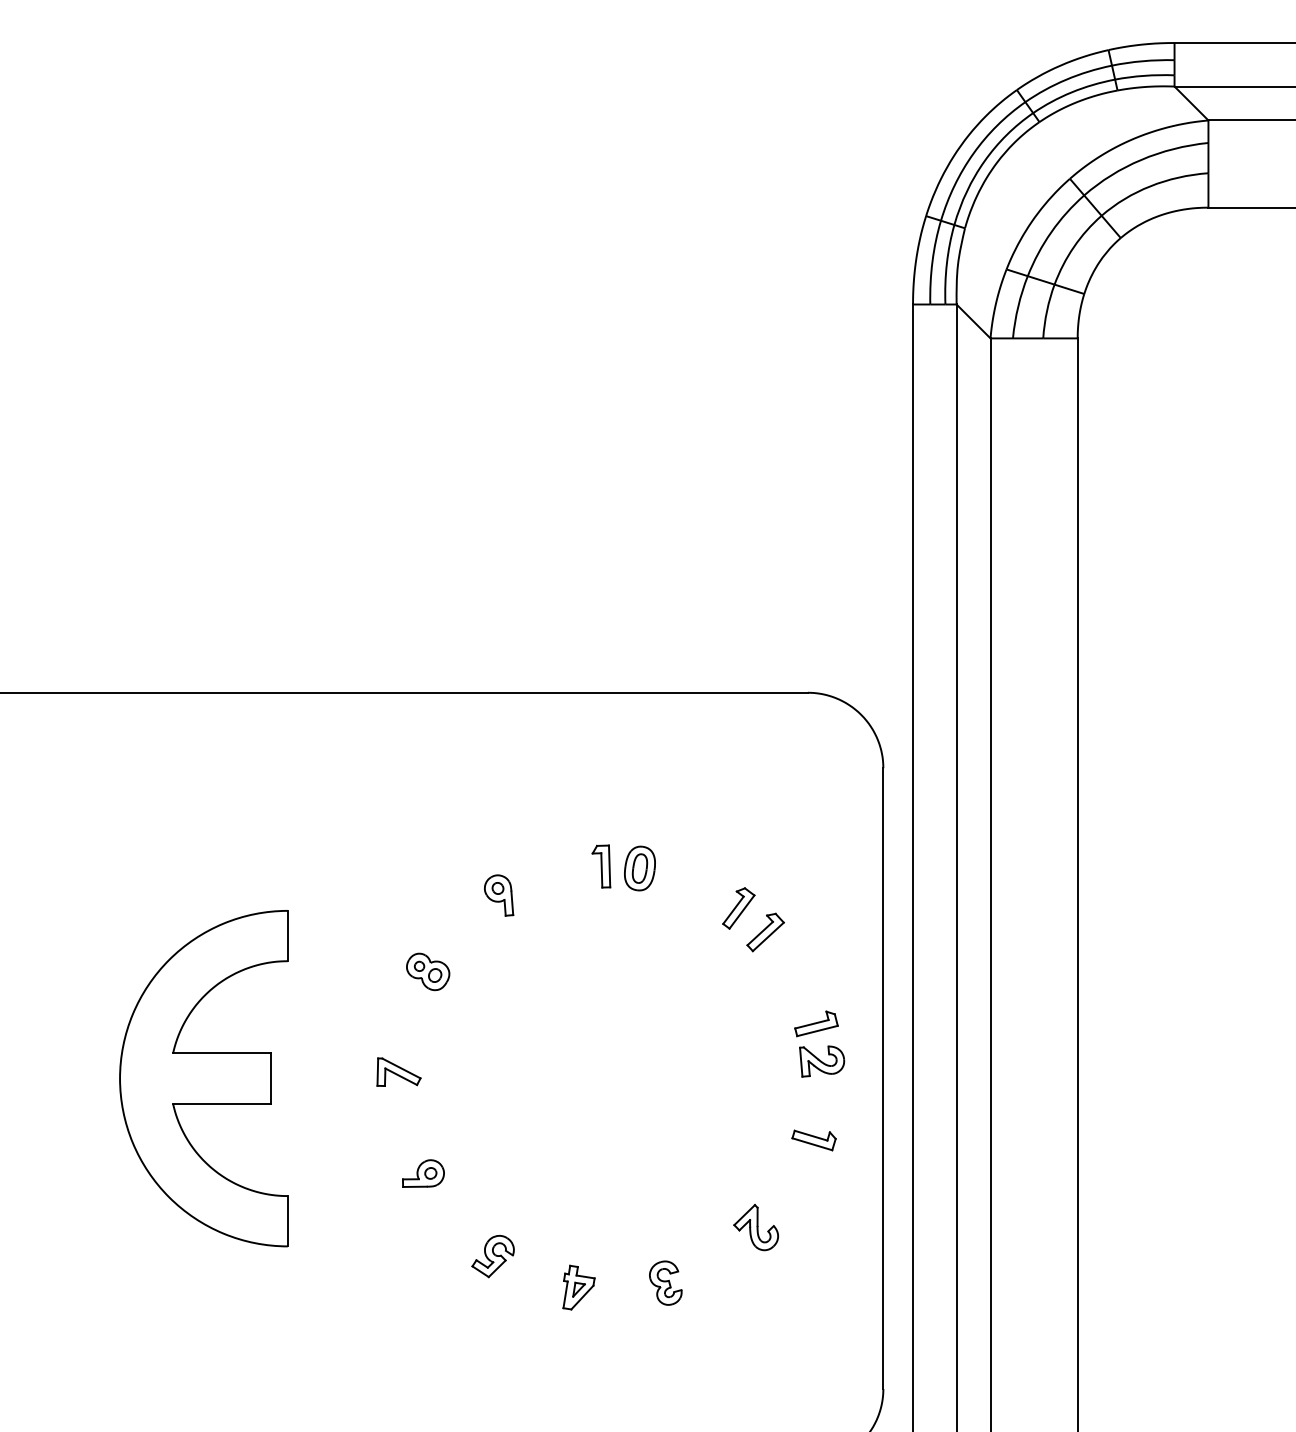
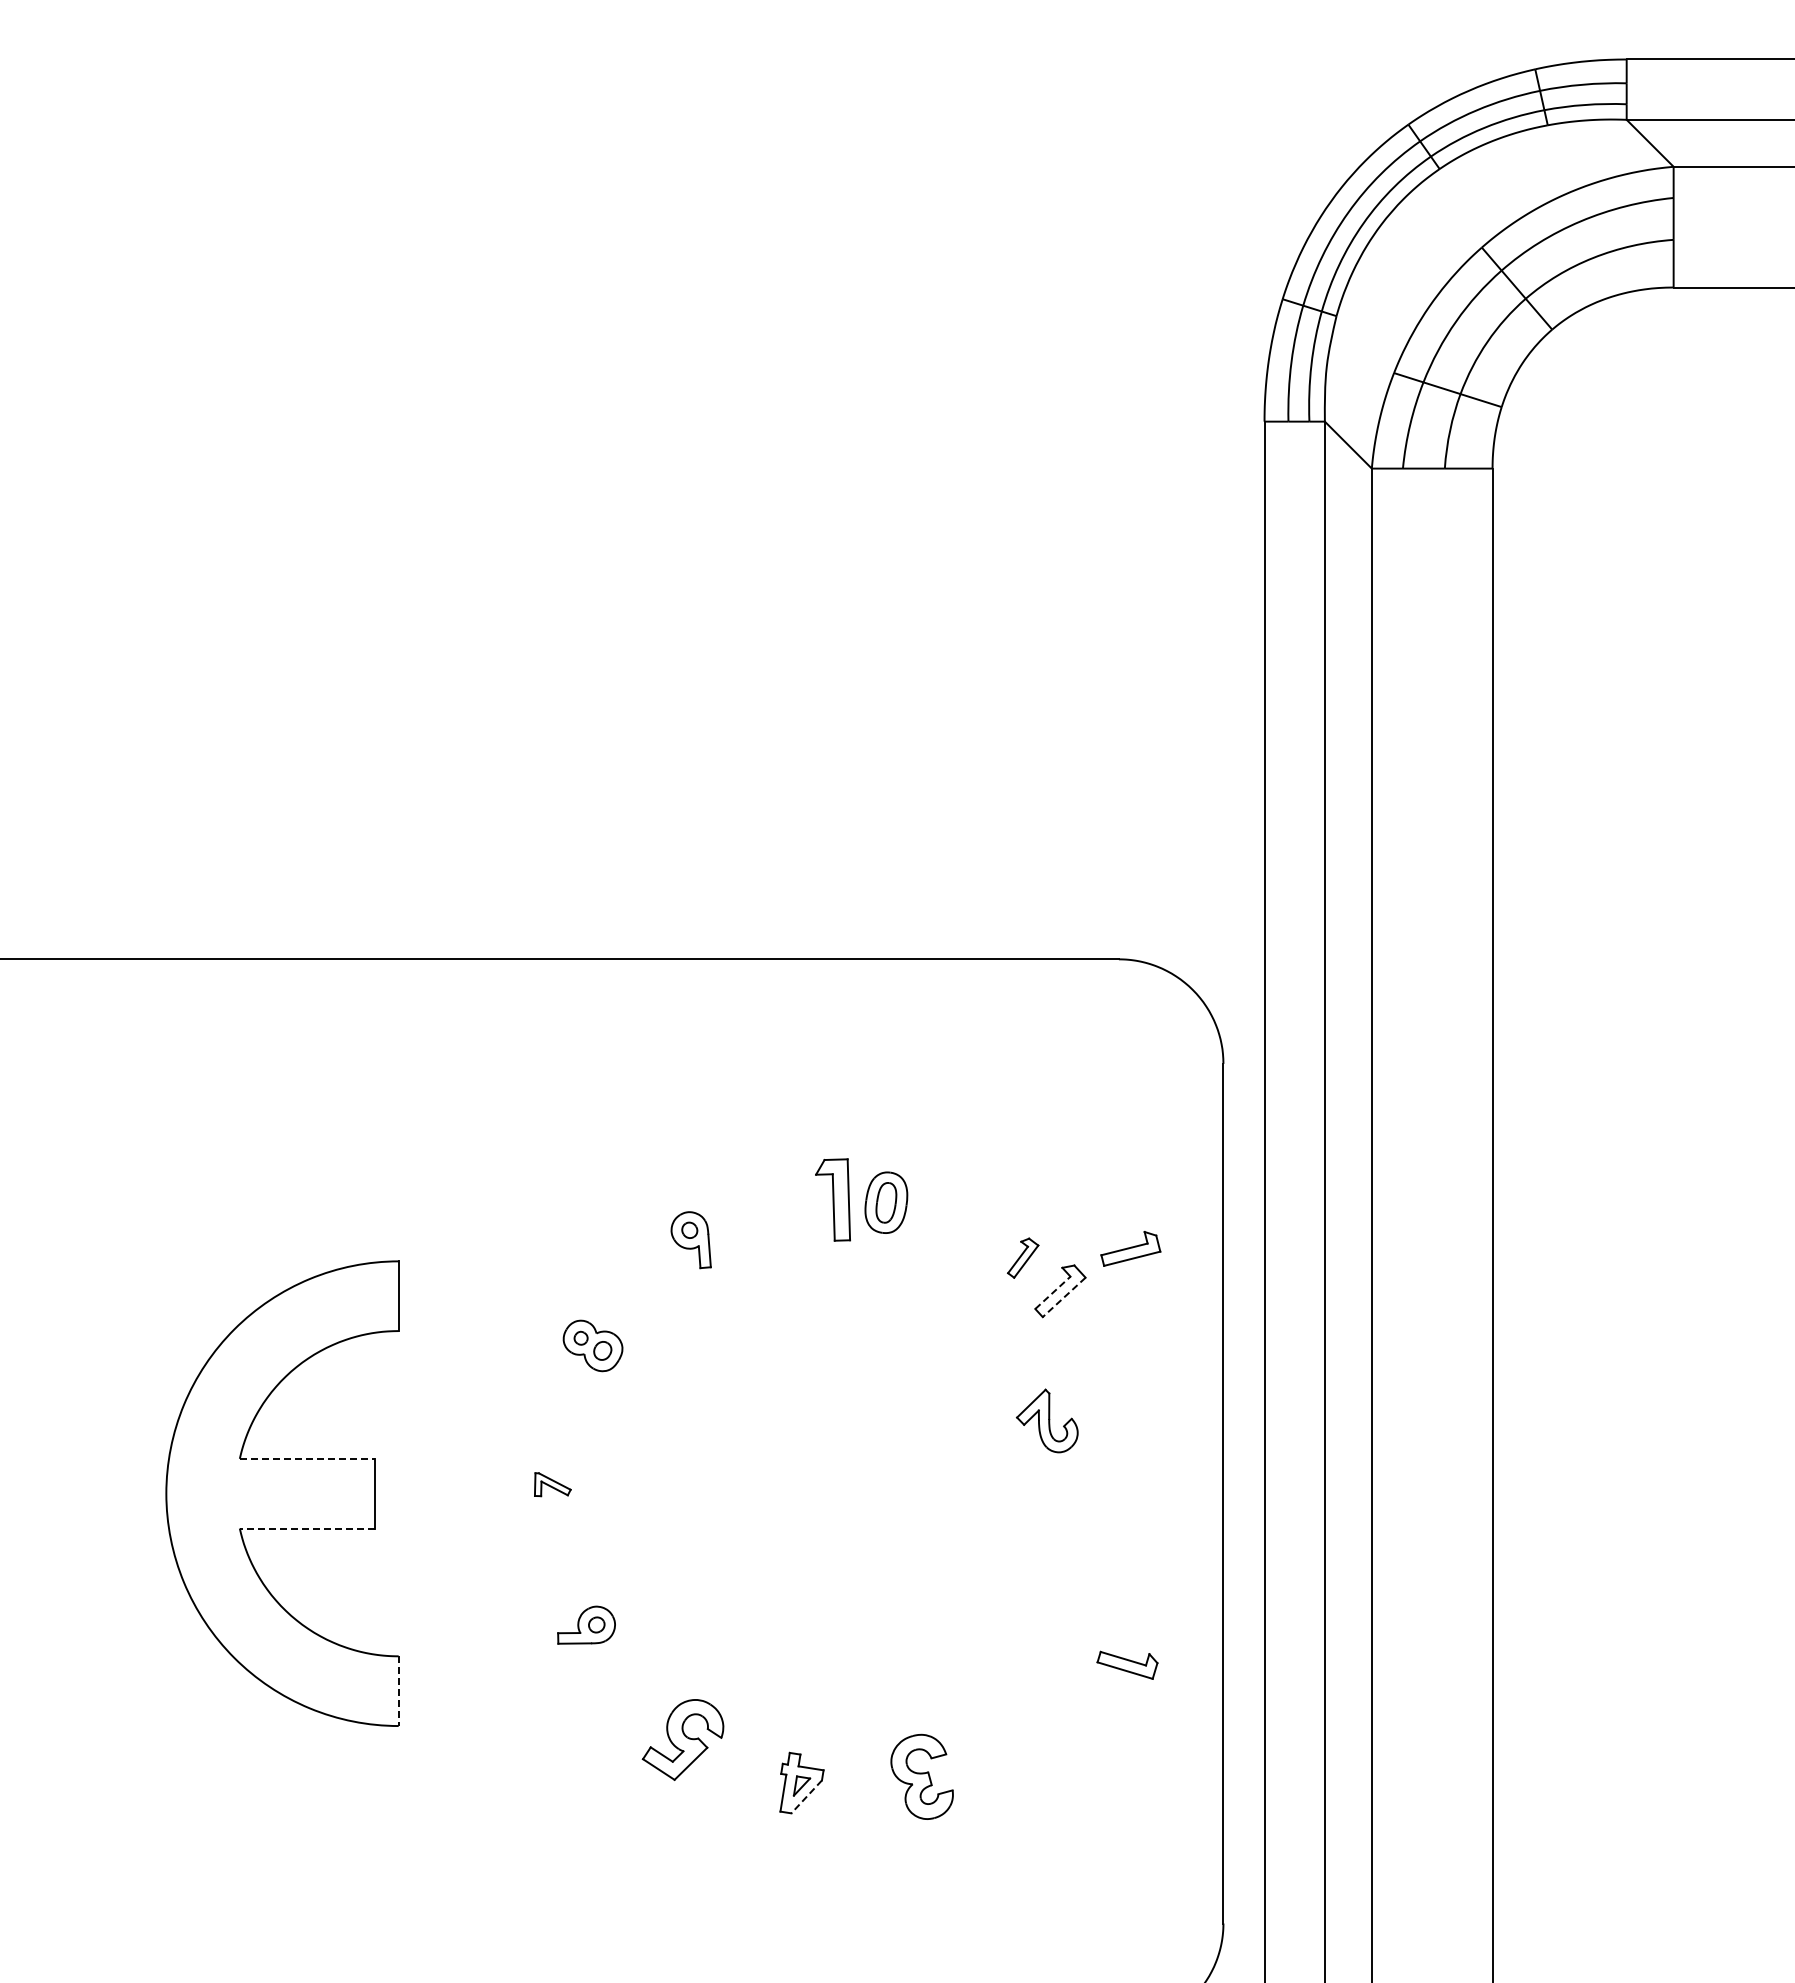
part: (601, 866) -> (832, 1199), size x1.4
part: (738, 908) -> (1022, 1258), size x0.7
line: (759, 933) -> (1052, 1292), solid -> dashed
line: (767, 936) -> (1063, 1297), solid -> dashed
part: (816, 1023) -> (1130, 1248), moved
line: (221, 1053) -> (307, 1458), solid -> dashed
part: (822, 1061) -> (1138, 1469), removed
part: (398, 1071) -> (552, 1484), size x0.6
line: (221, 1103) -> (307, 1528), solid -> dashed
part: (814, 1139) -> (1127, 1664), moved
line: (287, 1221) -> (398, 1691), solid -> dashed
part: (755, 1227) -> (1046, 1420), moved
part: (492, 1256) -> (682, 1739), size x1.4
part: (665, 1282) -> (921, 1776), size x1.4
line: (582, 1298) -> (806, 1797), solid -> dashed

